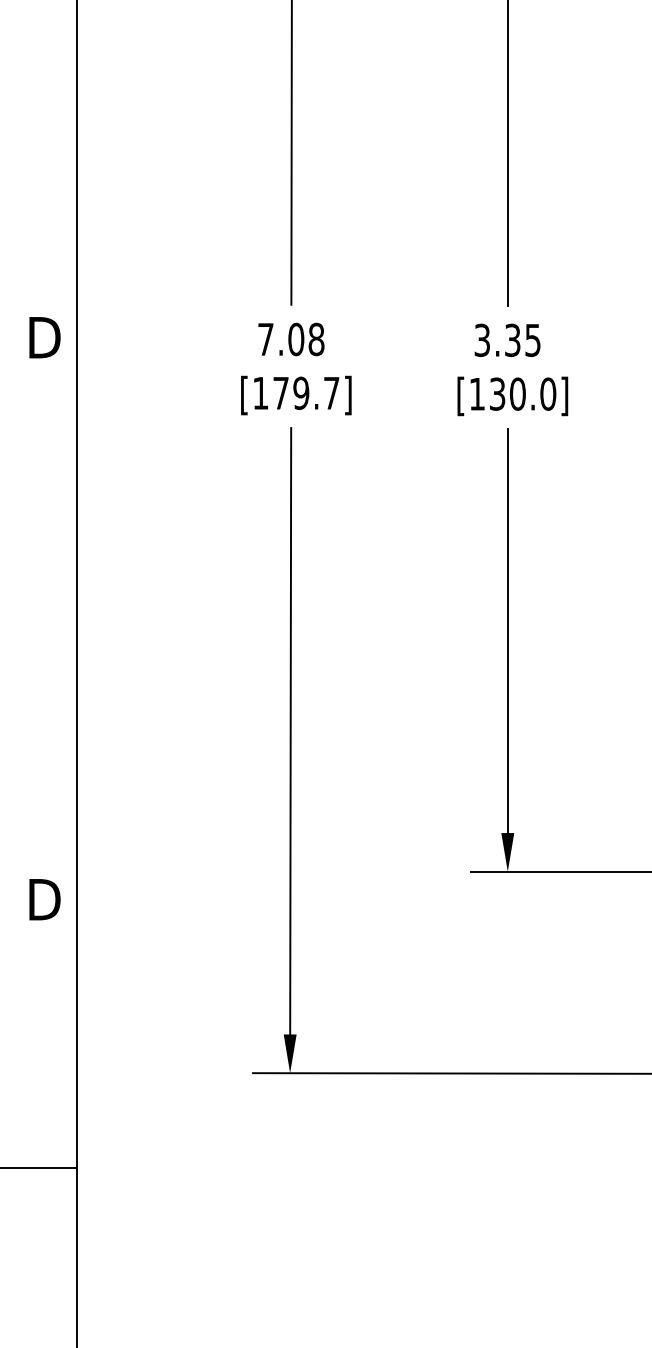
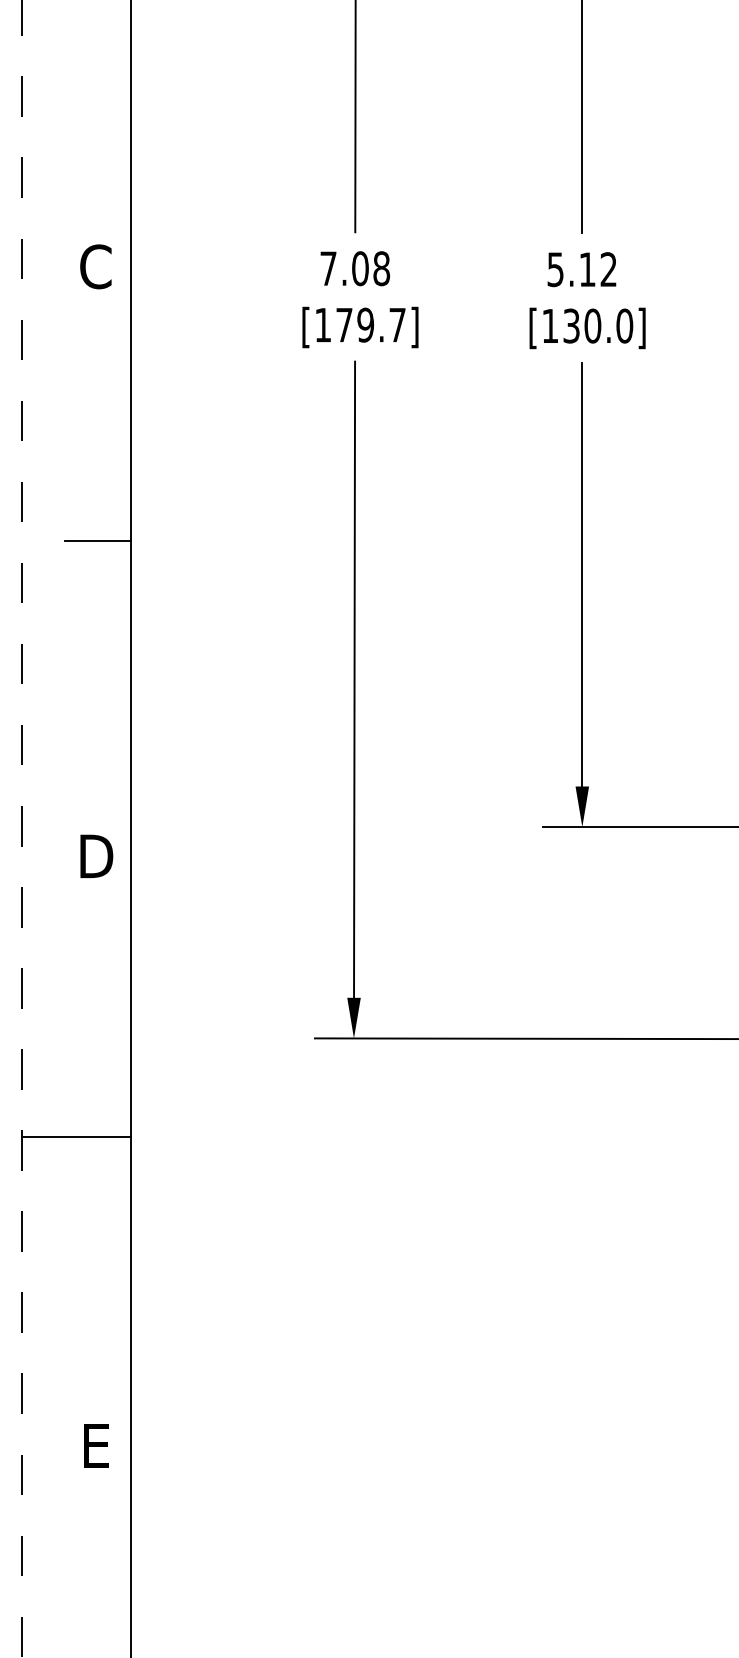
text: (44, 337) -> (96, 266), D -> C
text: (507, 340) -> (582, 269), 3.35 -> 5.12
line: (45, 599) -> (97, 541), added

